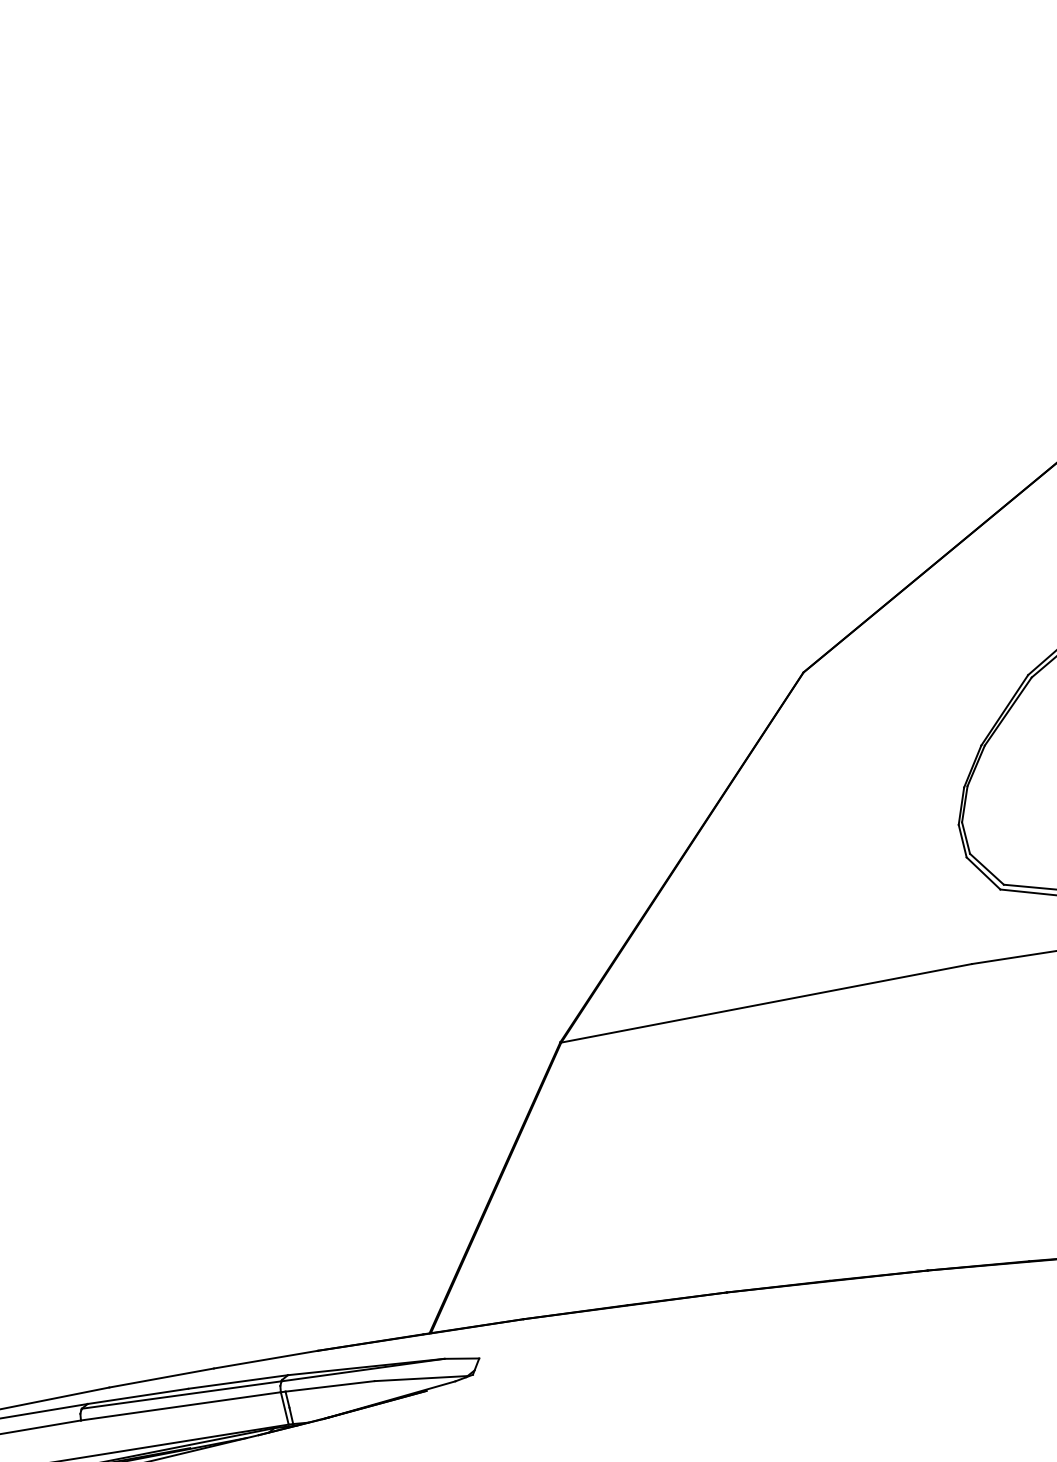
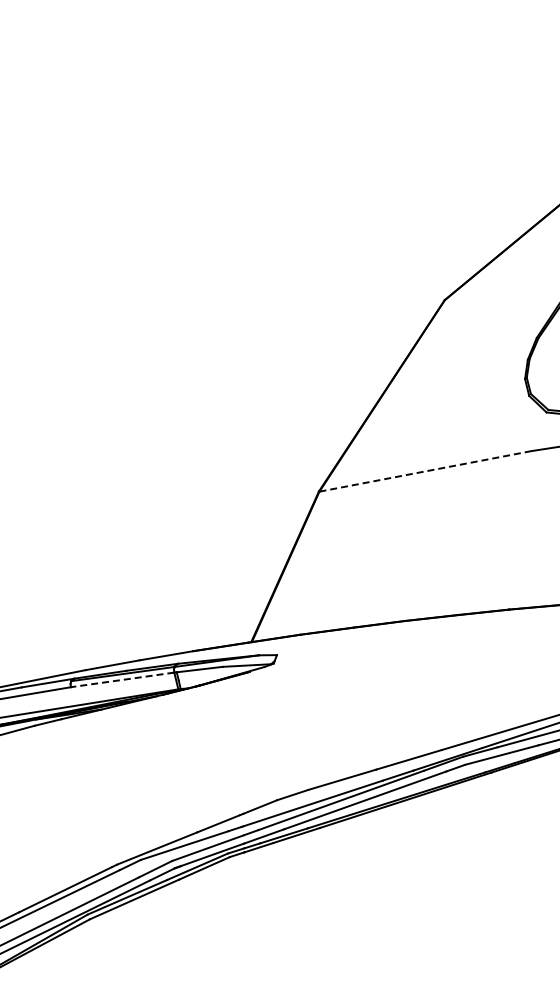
line: (768, 1003) -> (426, 471), solid -> dashed
line: (180, 1405) -> (122, 679), solid -> dashed

